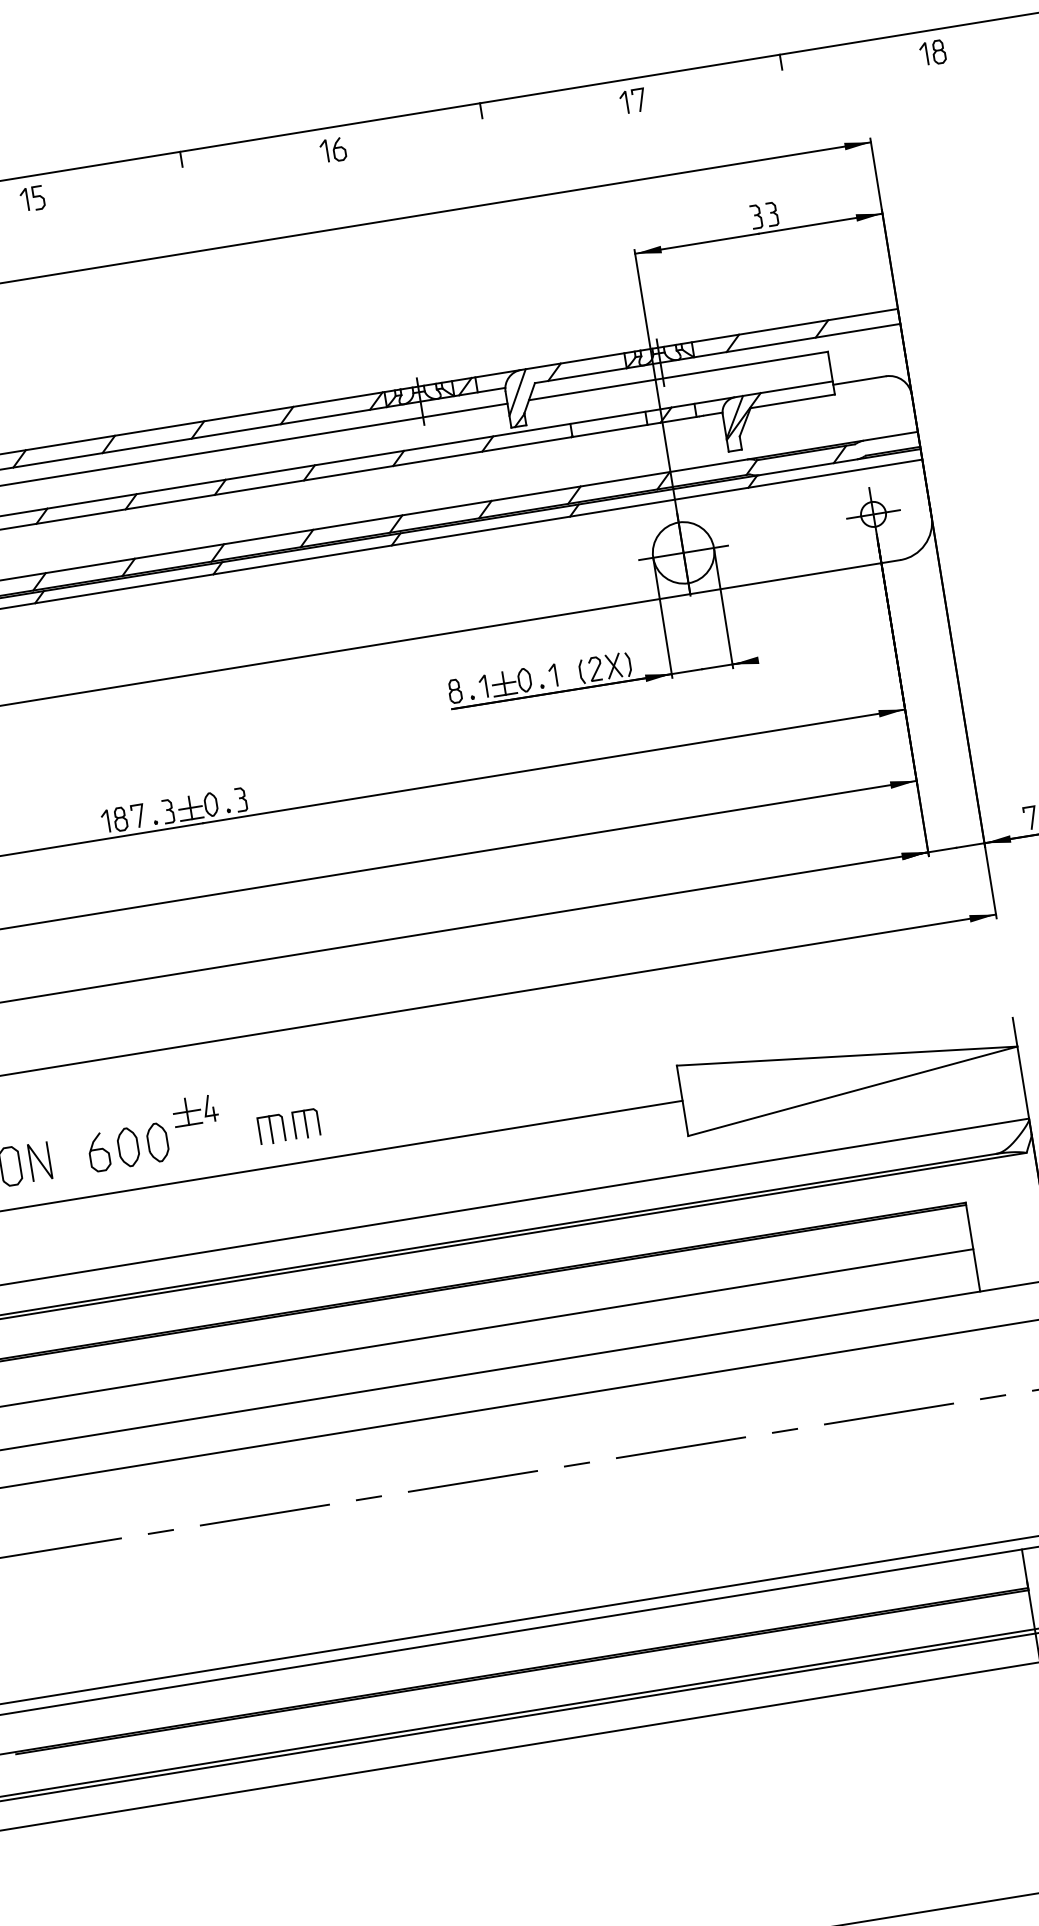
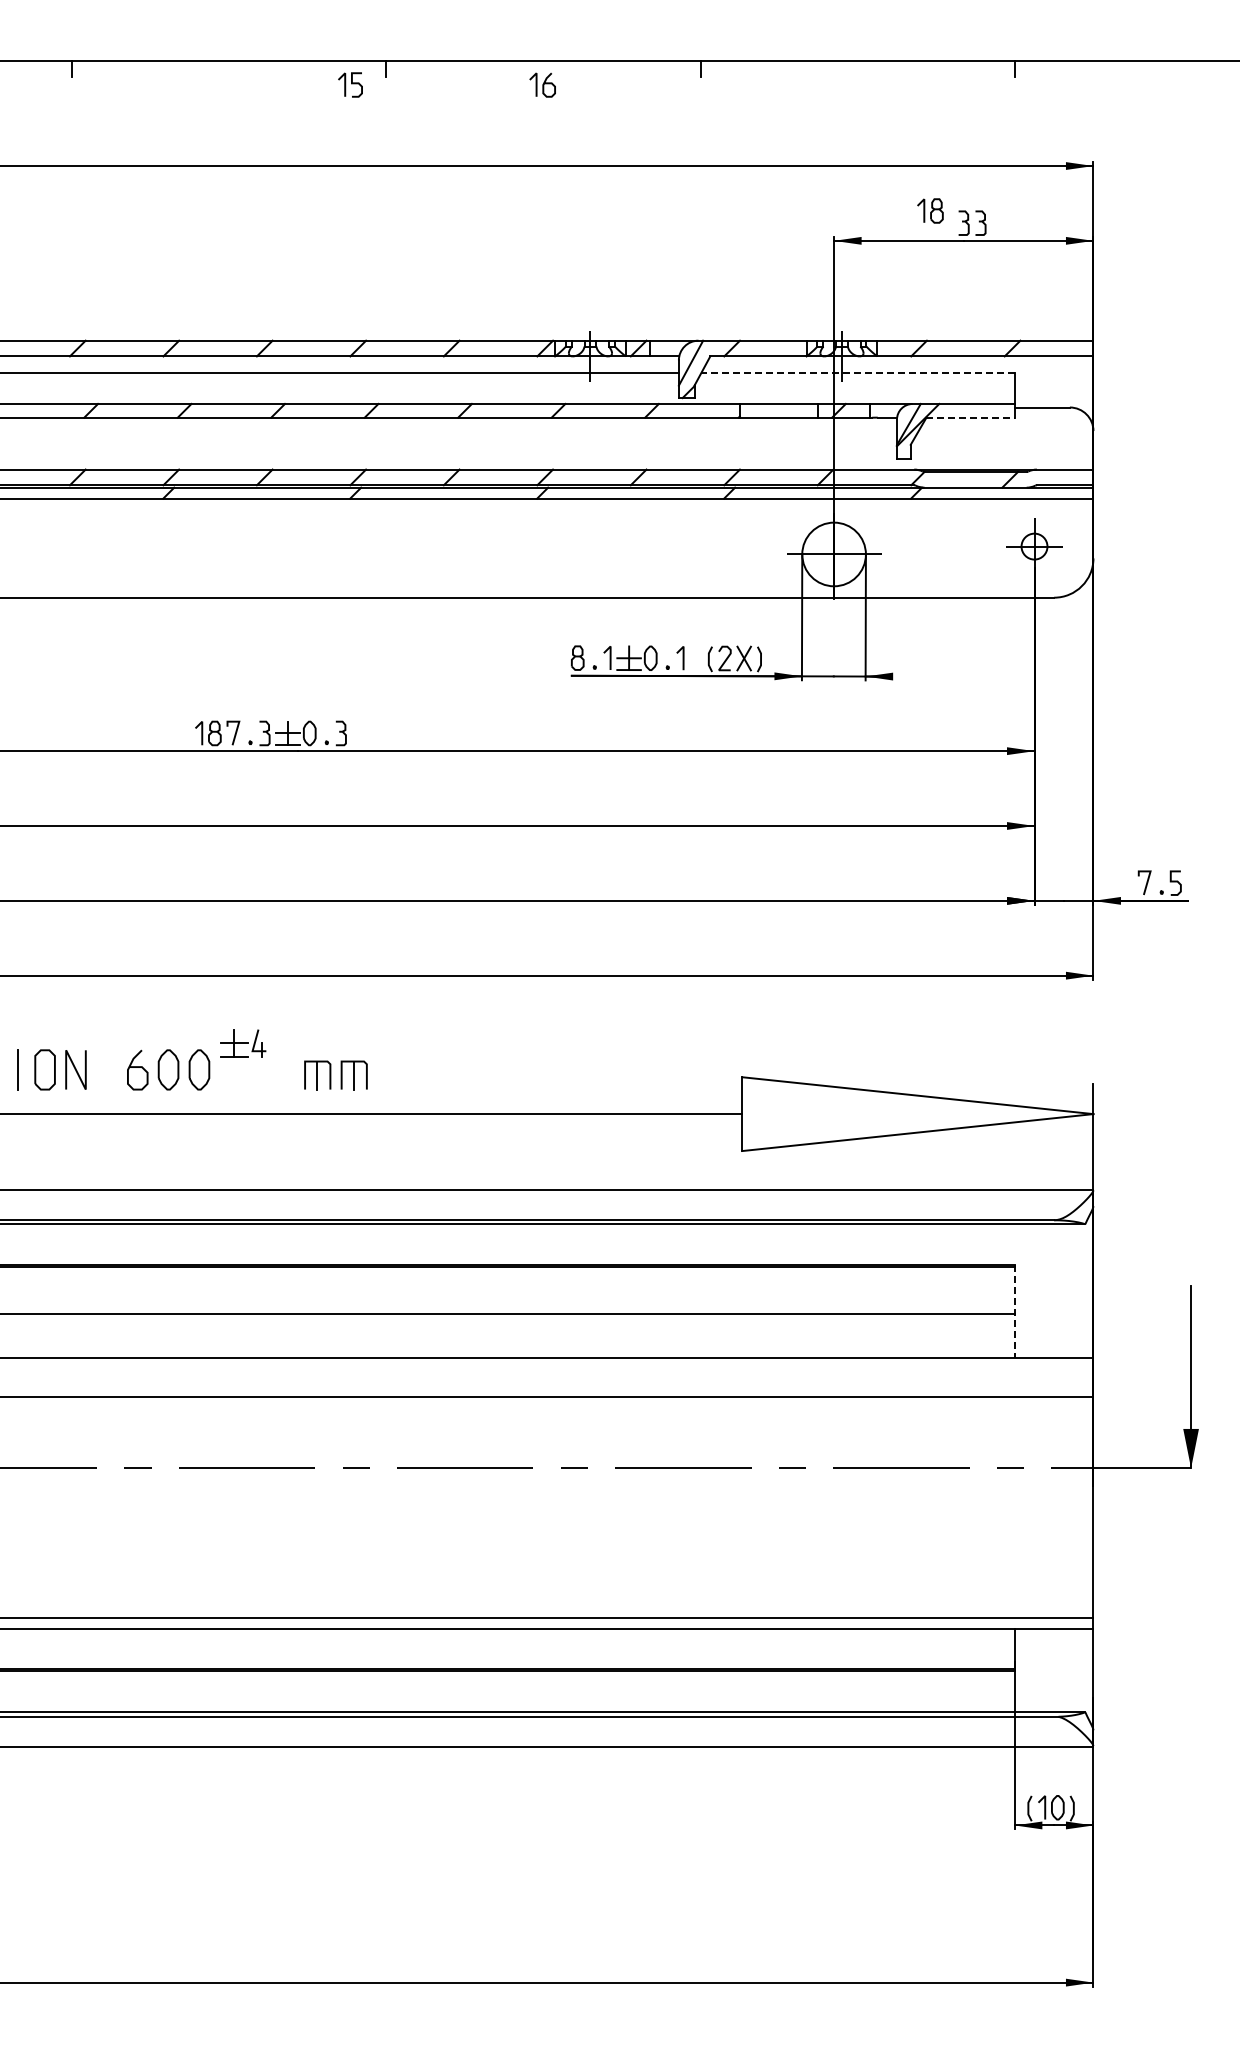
part: (932, 52) -> (930, 210), moved
part: (632, 101) -> (856, 84), removed
part: (32, 198) -> (350, 84), moved
line: (678, 375) -> (858, 372), solid -> dashed
line: (793, 401) -> (971, 417), solid -> dashed
line: (972, 1247) -> (1014, 1311), solid -> dashed

